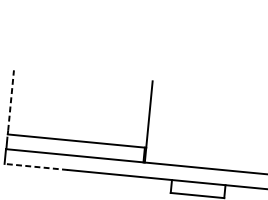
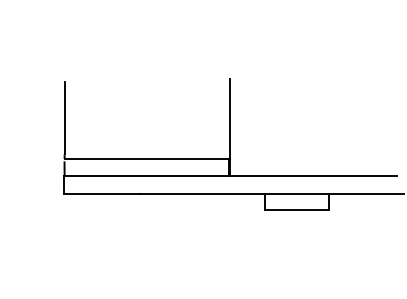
line: (11, 100) -> (64, 117), dashed -> solid
line: (36, 167) -> (102, 194), dashed -> solid

